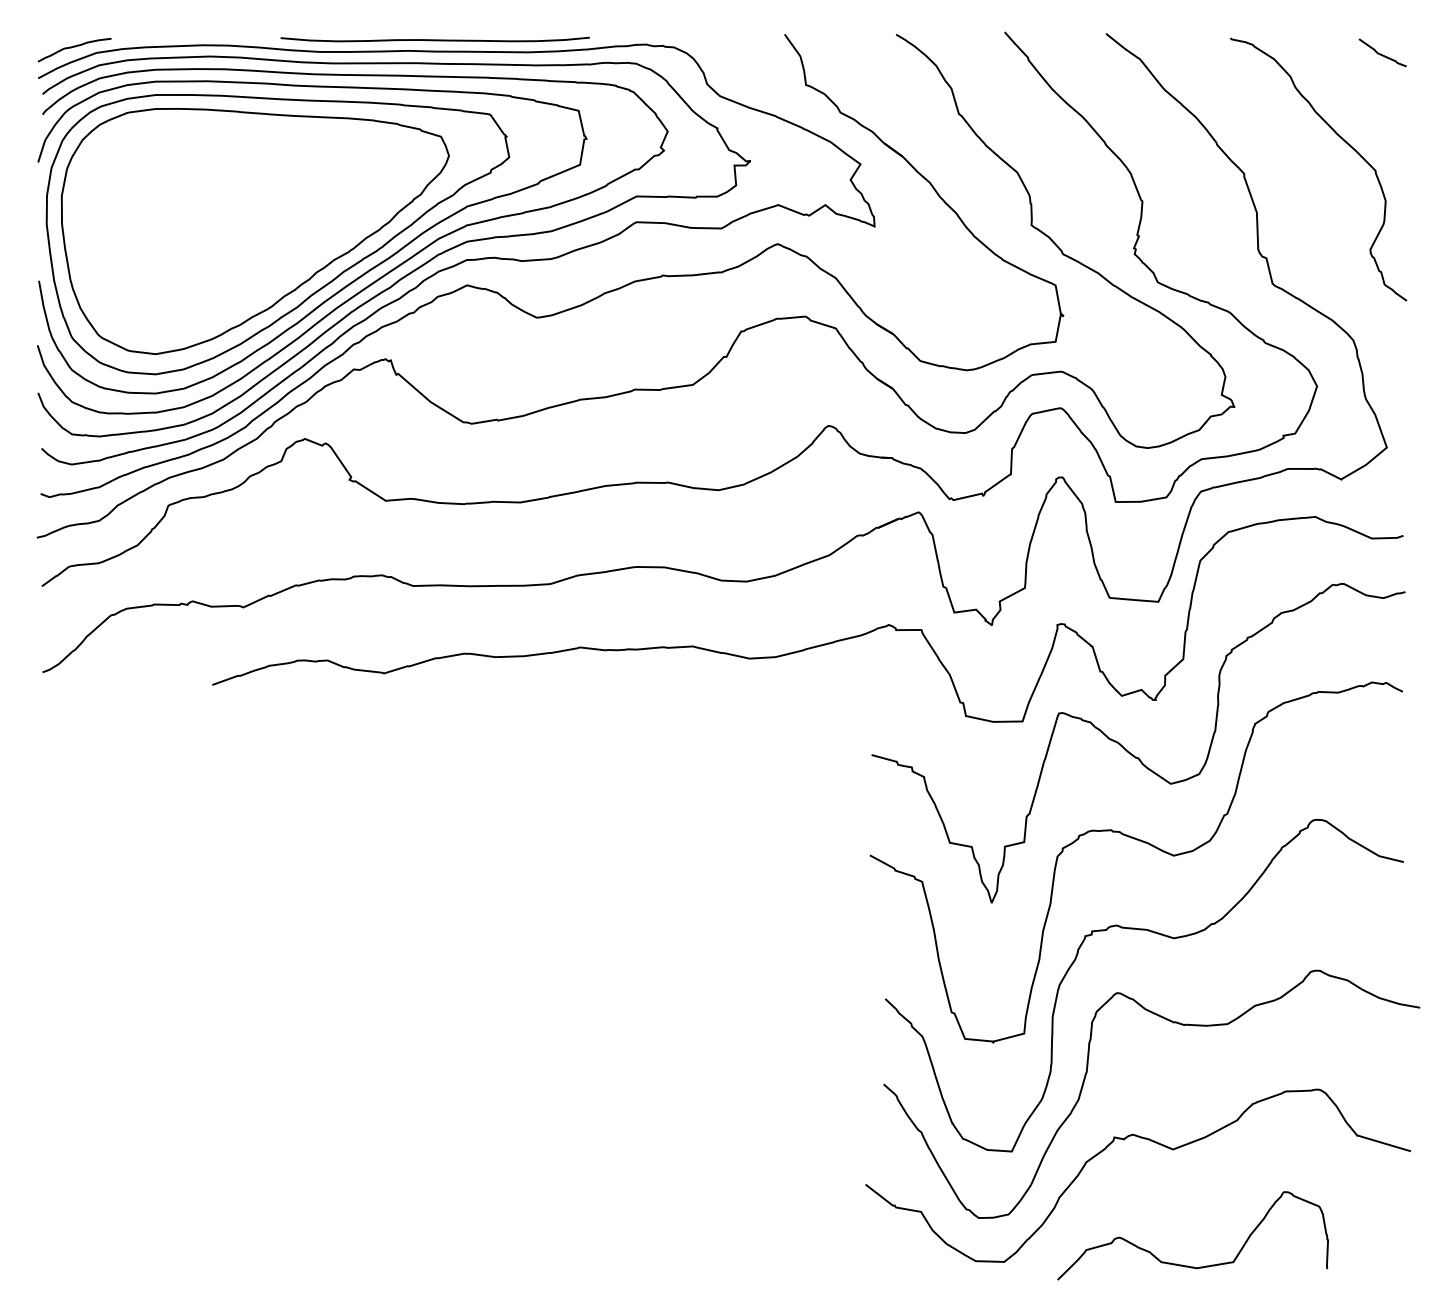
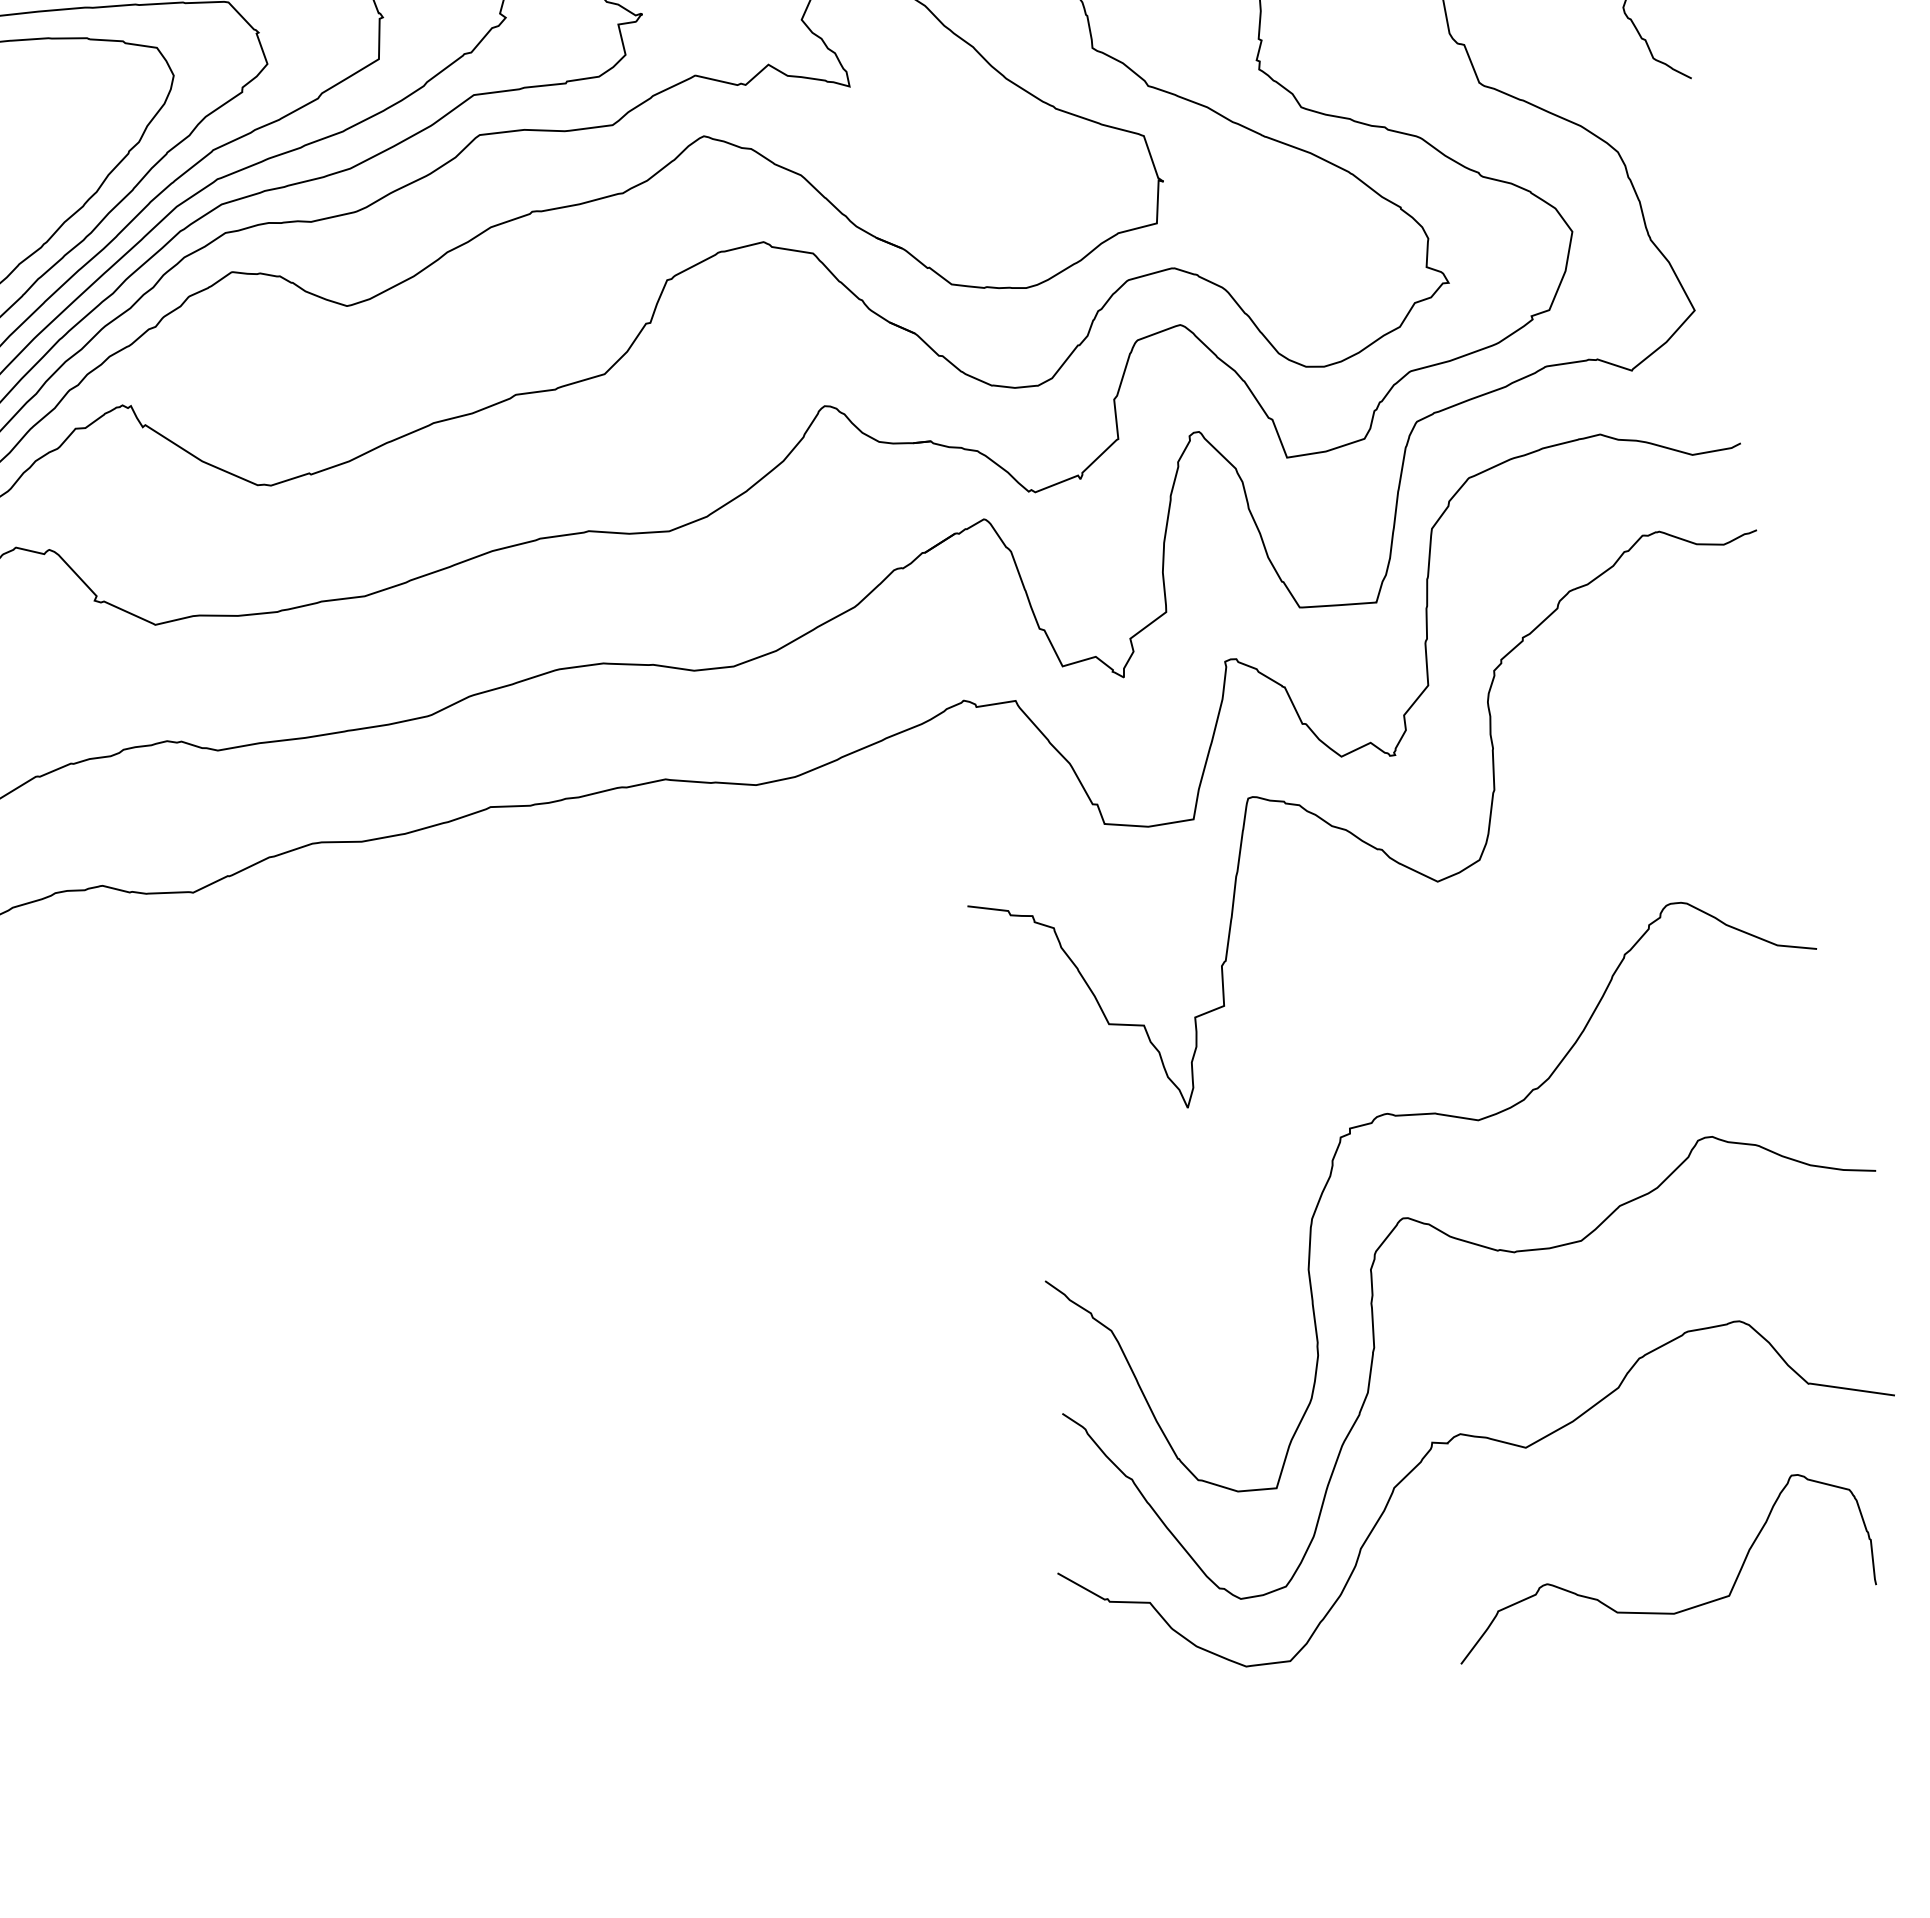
curve: (1142, 842) -> (1407, 979), removed
curve: (1188, 1265) -> (1660, 1611), moved

